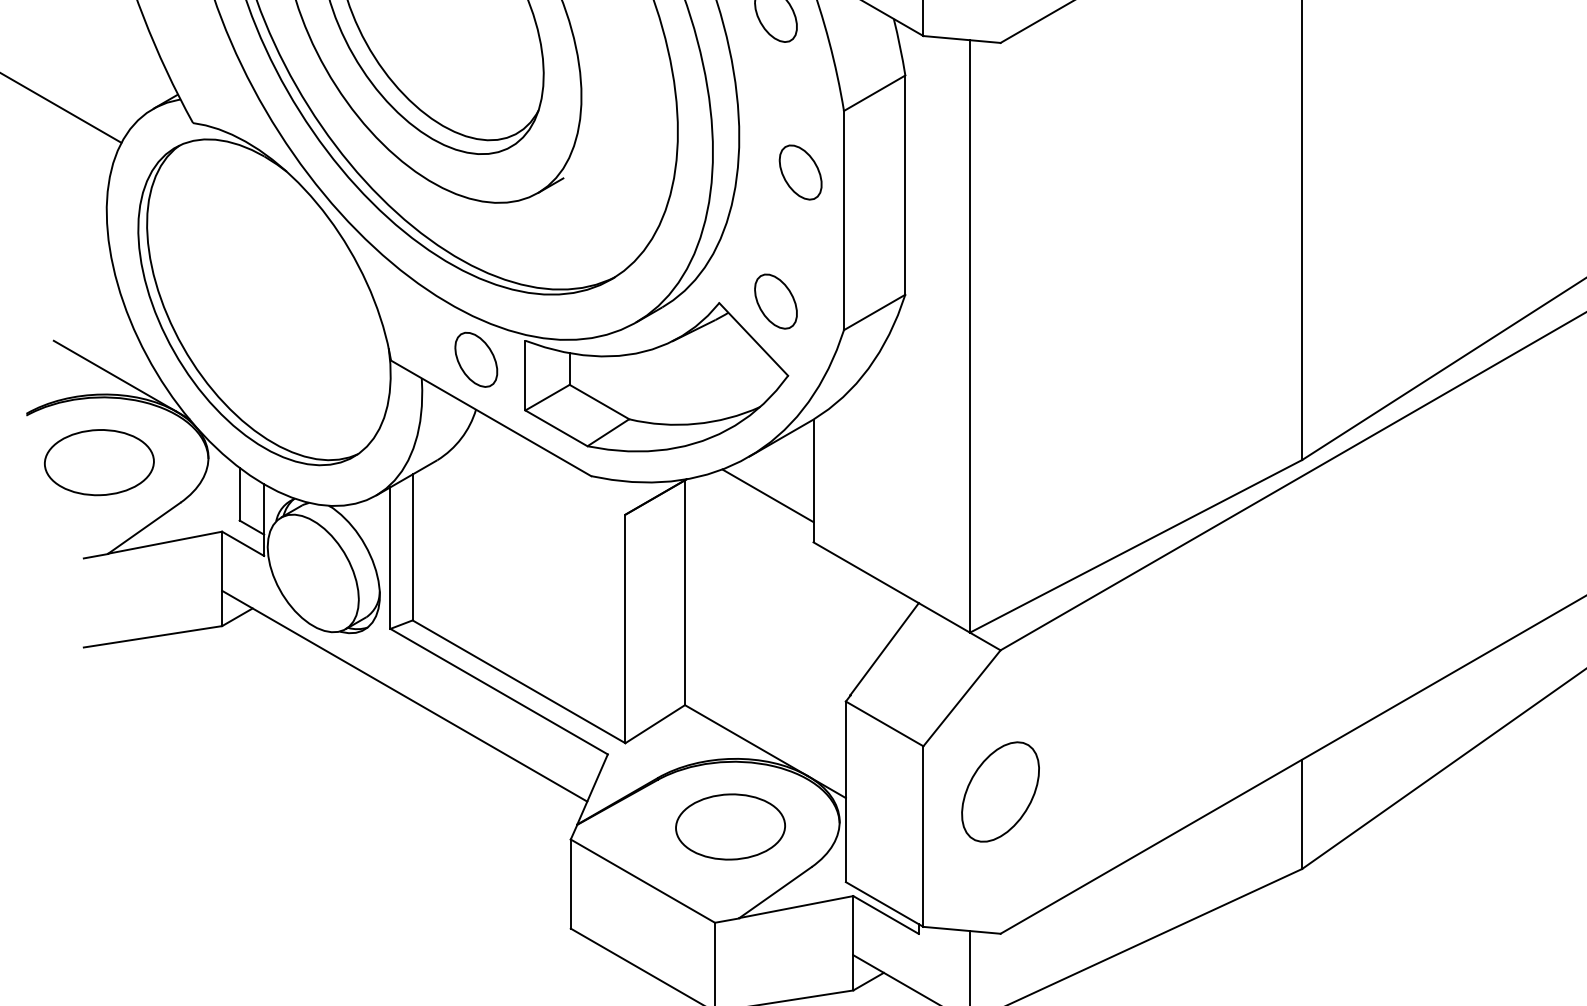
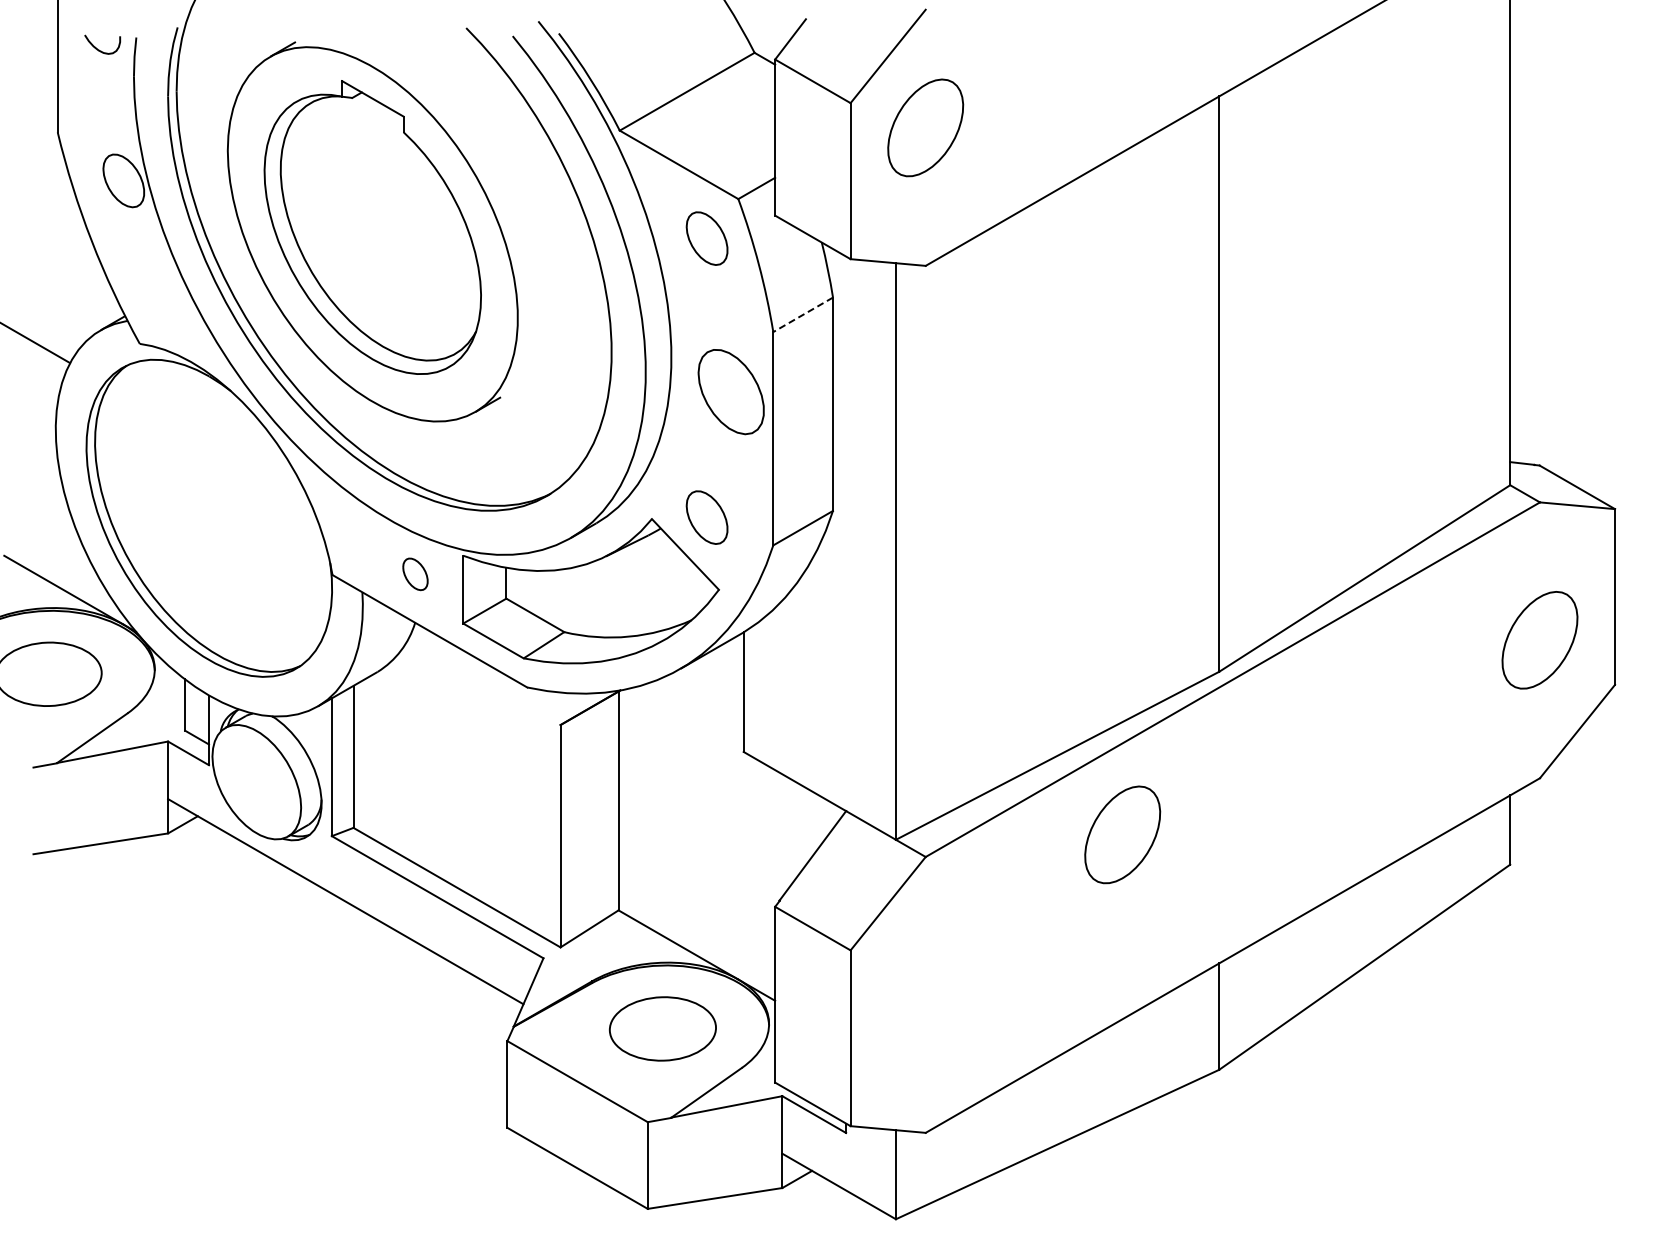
line: (873, 93) -> (802, 315), solid -> dashed
part: (800, 172) -> (730, 391), size x1.6
part: (476, 360) -> (415, 574), size x0.6
line: (768, 495) -> (699, 706), removed
part: (1000, 791) -> (1122, 834), moved

